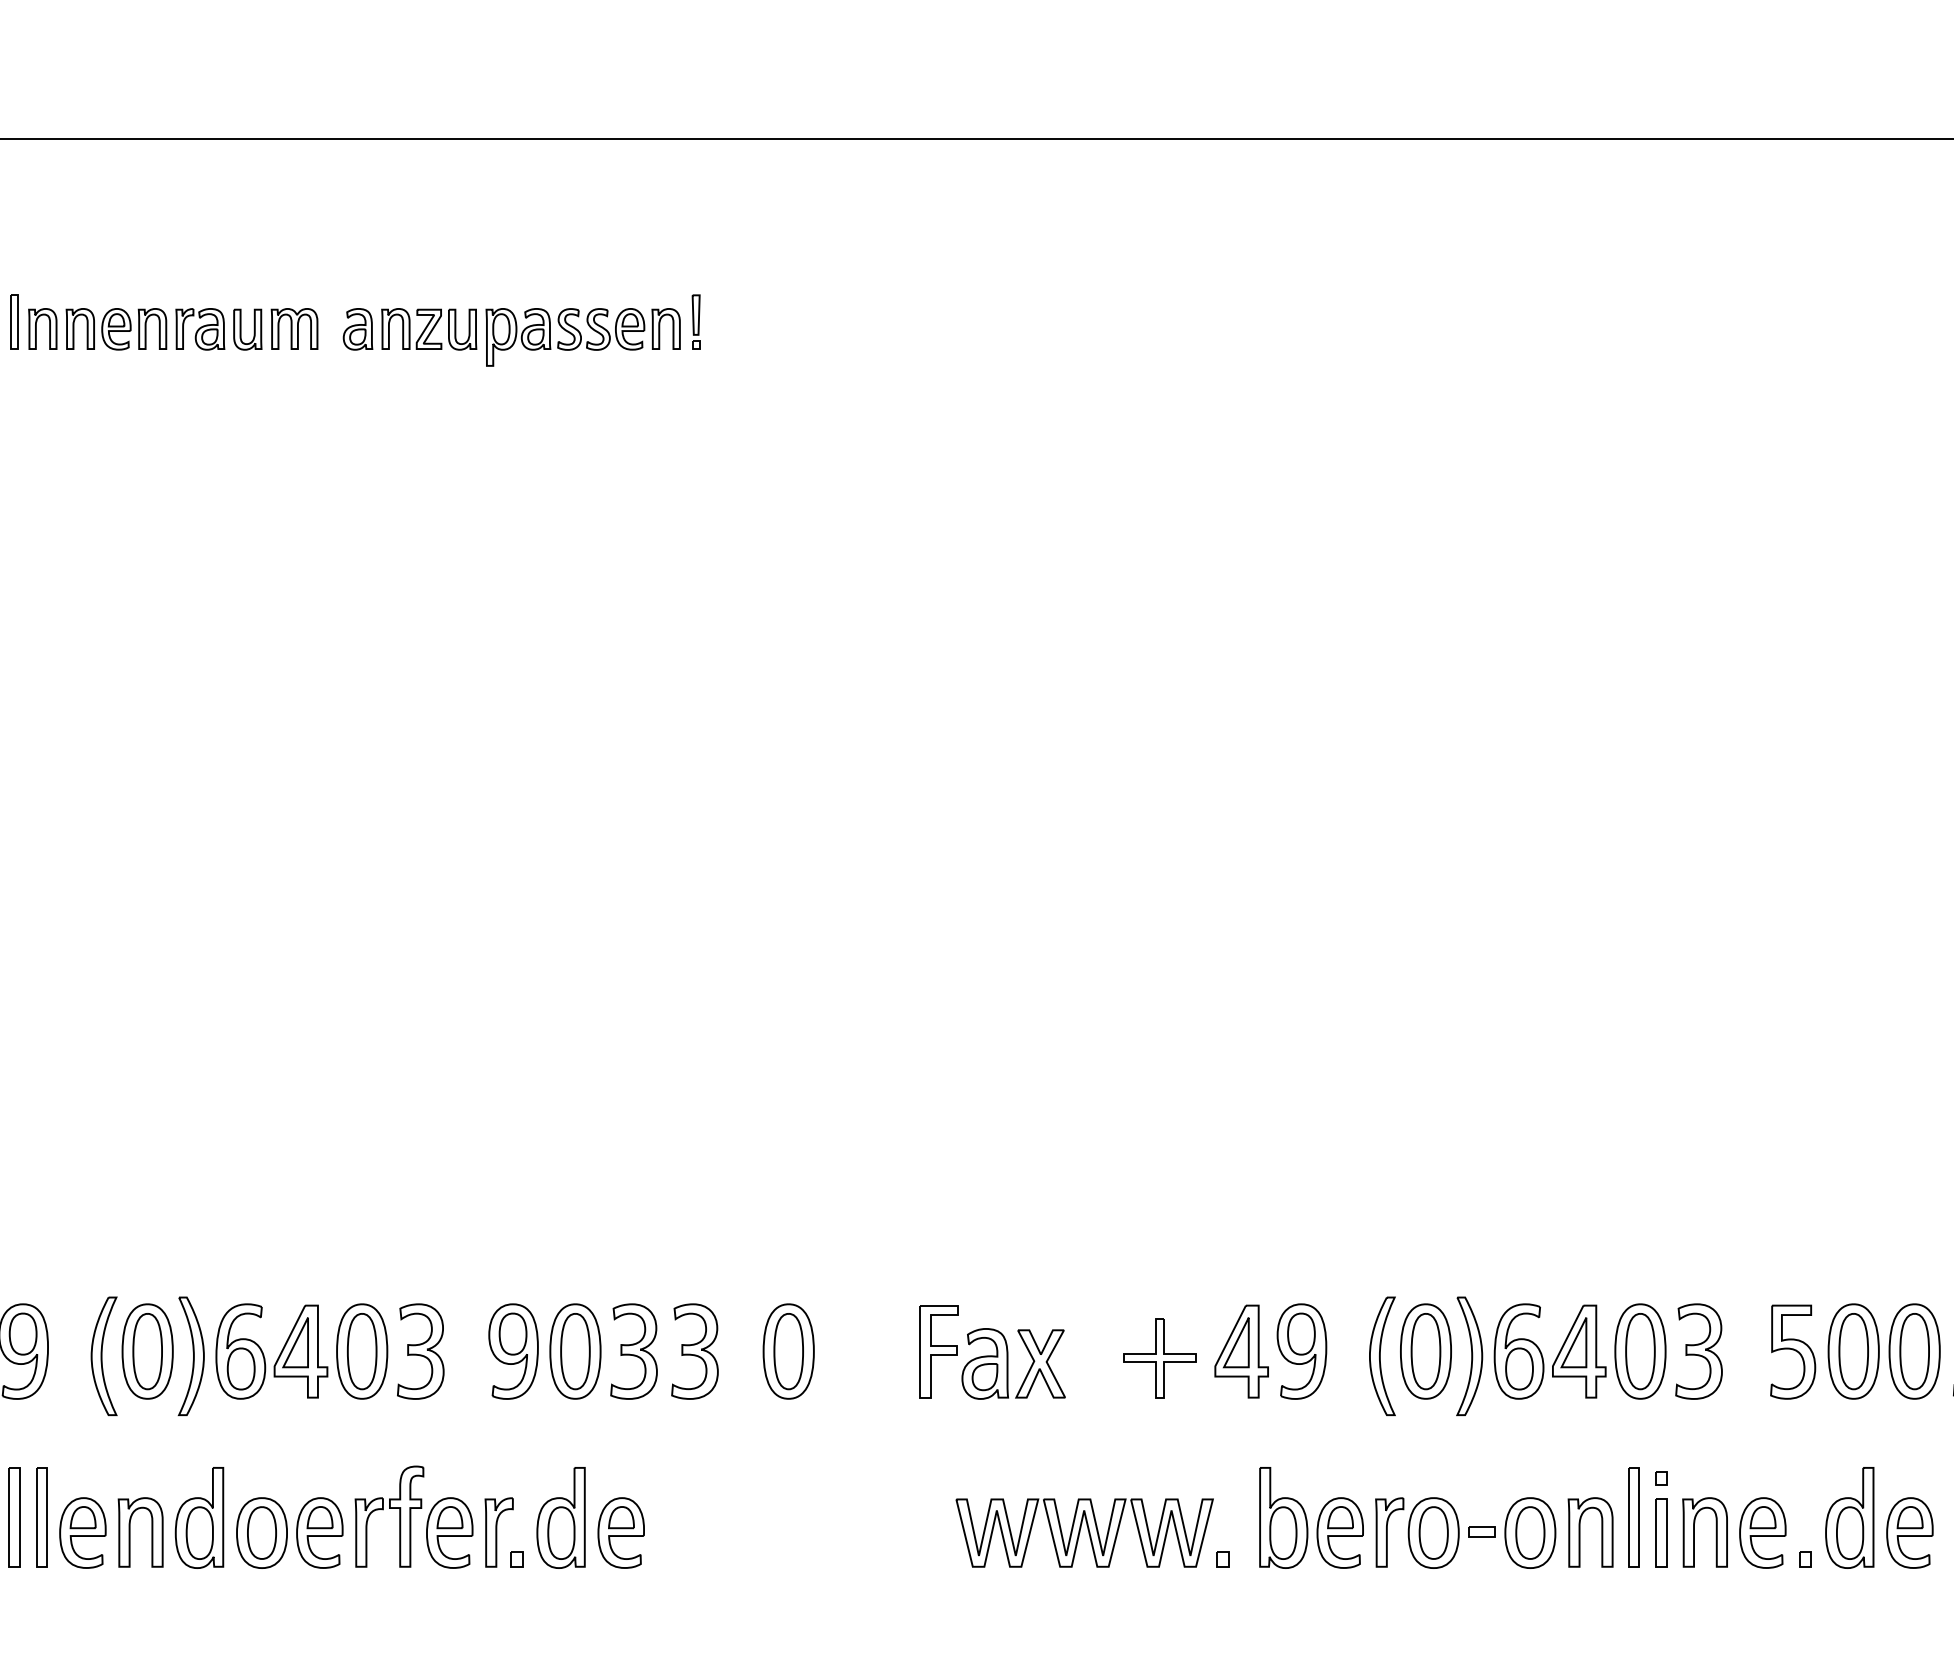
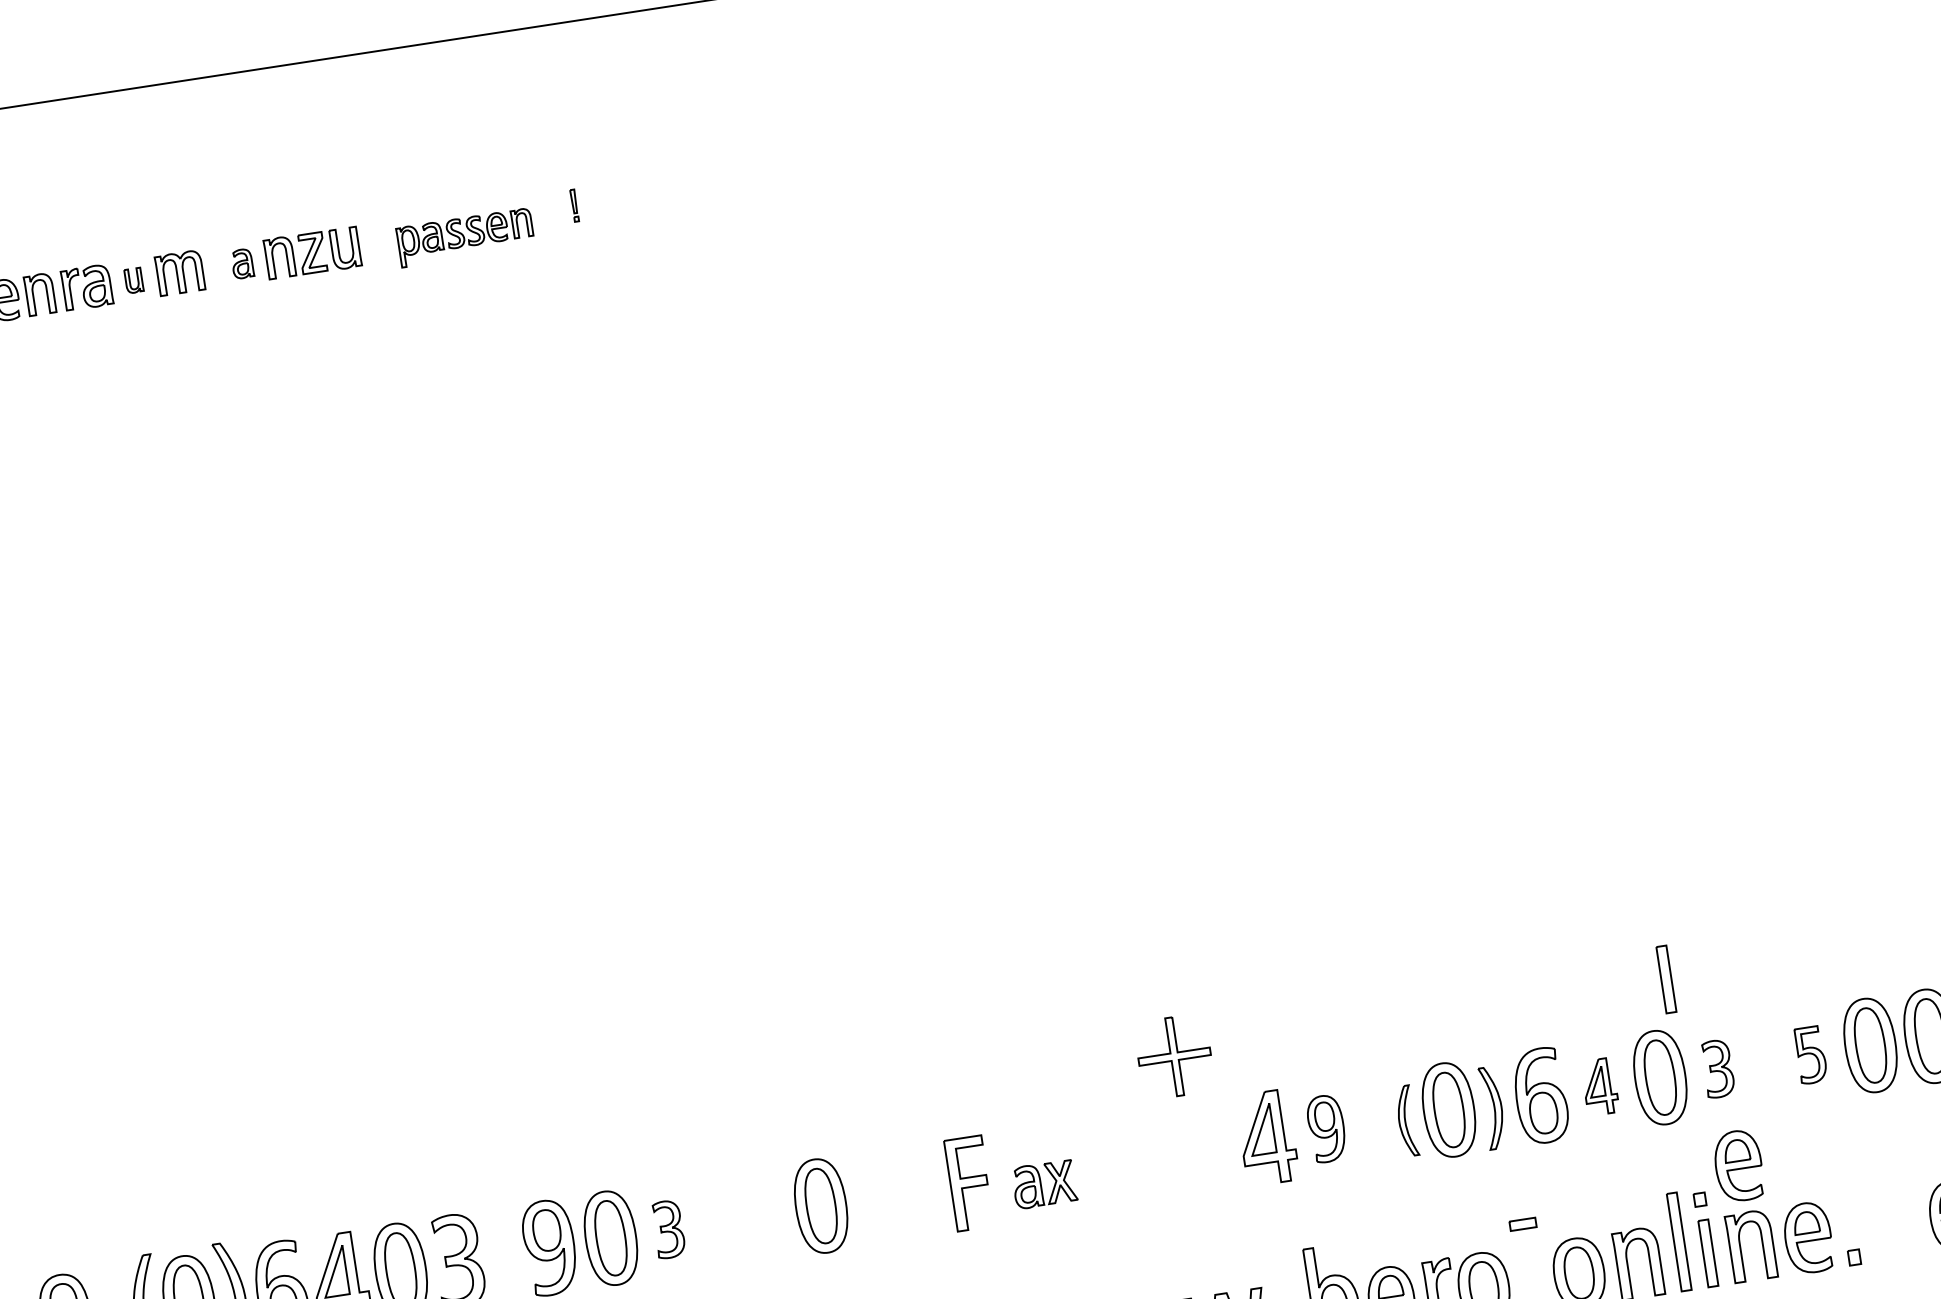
part: (695, 321) -> (573, 205), size x0.6
part: (247, 329) -> (133, 280), size x0.6
part: (357, 329) -> (242, 264), size x0.7
part: (582, 337) -> (464, 238), size x0.7
part: (1661, 1254) -> (1666, 978), added
part: (633, 1351) -> (668, 1229), size x0.6
part: (694, 1351) -> (728, 1220), removed
part: (1301, 1351) -> (1326, 1128), size x0.7
part: (1579, 1351) -> (1600, 1086), size x0.6
part: (1698, 1351) -> (1717, 1068), size x0.6
part: (1793, 1351) -> (1811, 1054), size x0.6
part: (1382, 1355) -> (1406, 1120), size x0.6
part: (1469, 1355) -> (1492, 1107), size x0.7
part: (1159, 1358) -> (1174, 1057), moved
part: (1013, 1363) -> (1044, 1183), size x0.6
part: (1704, 1450) -> (1738, 1165), added
part: (1849, 1517) -> (1891, 1209), removed
part: (1481, 1531) -> (1522, 1223), moved

